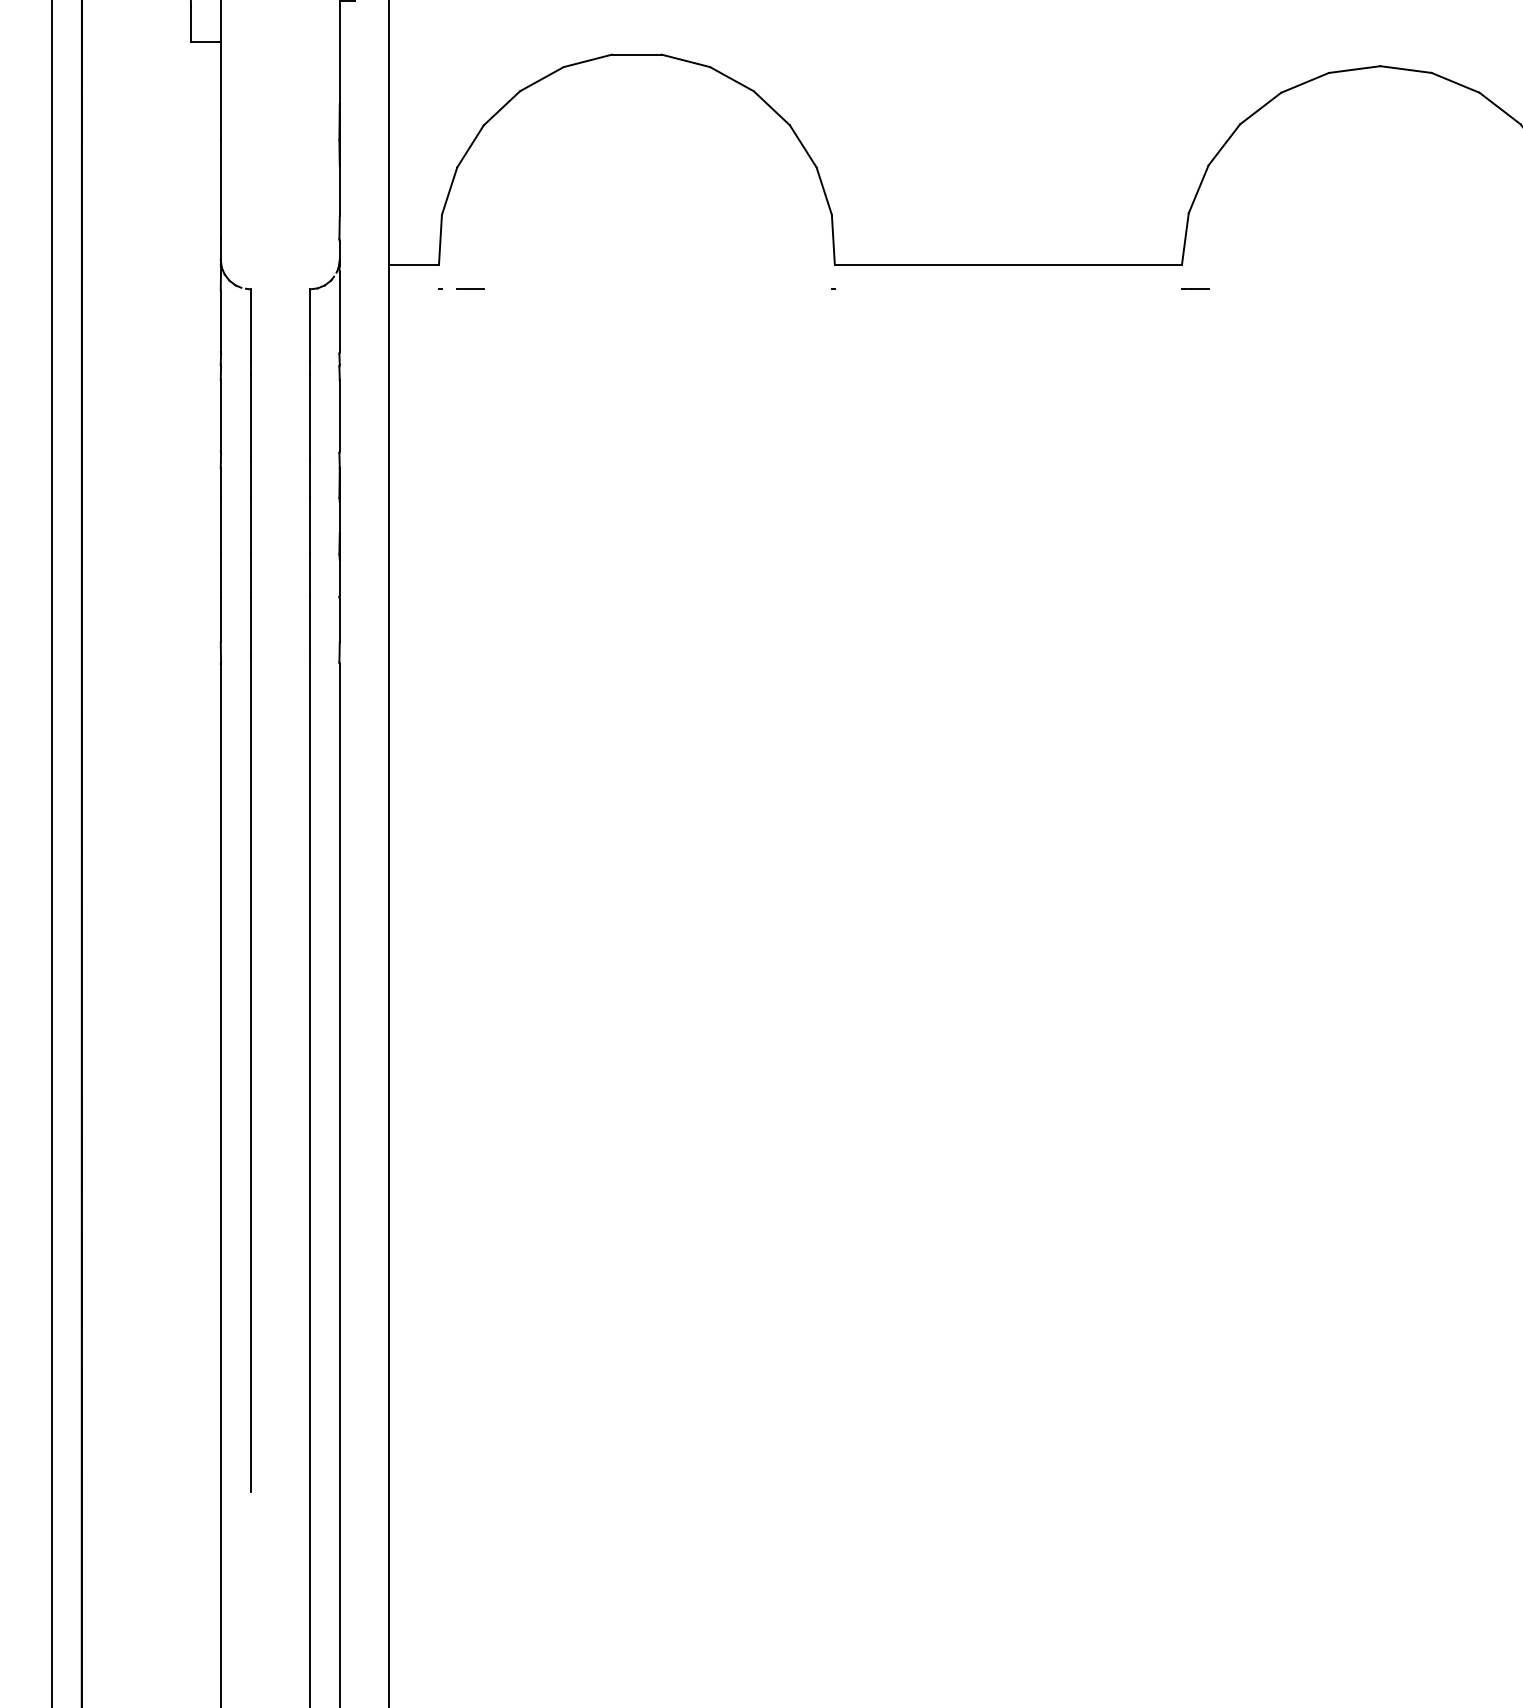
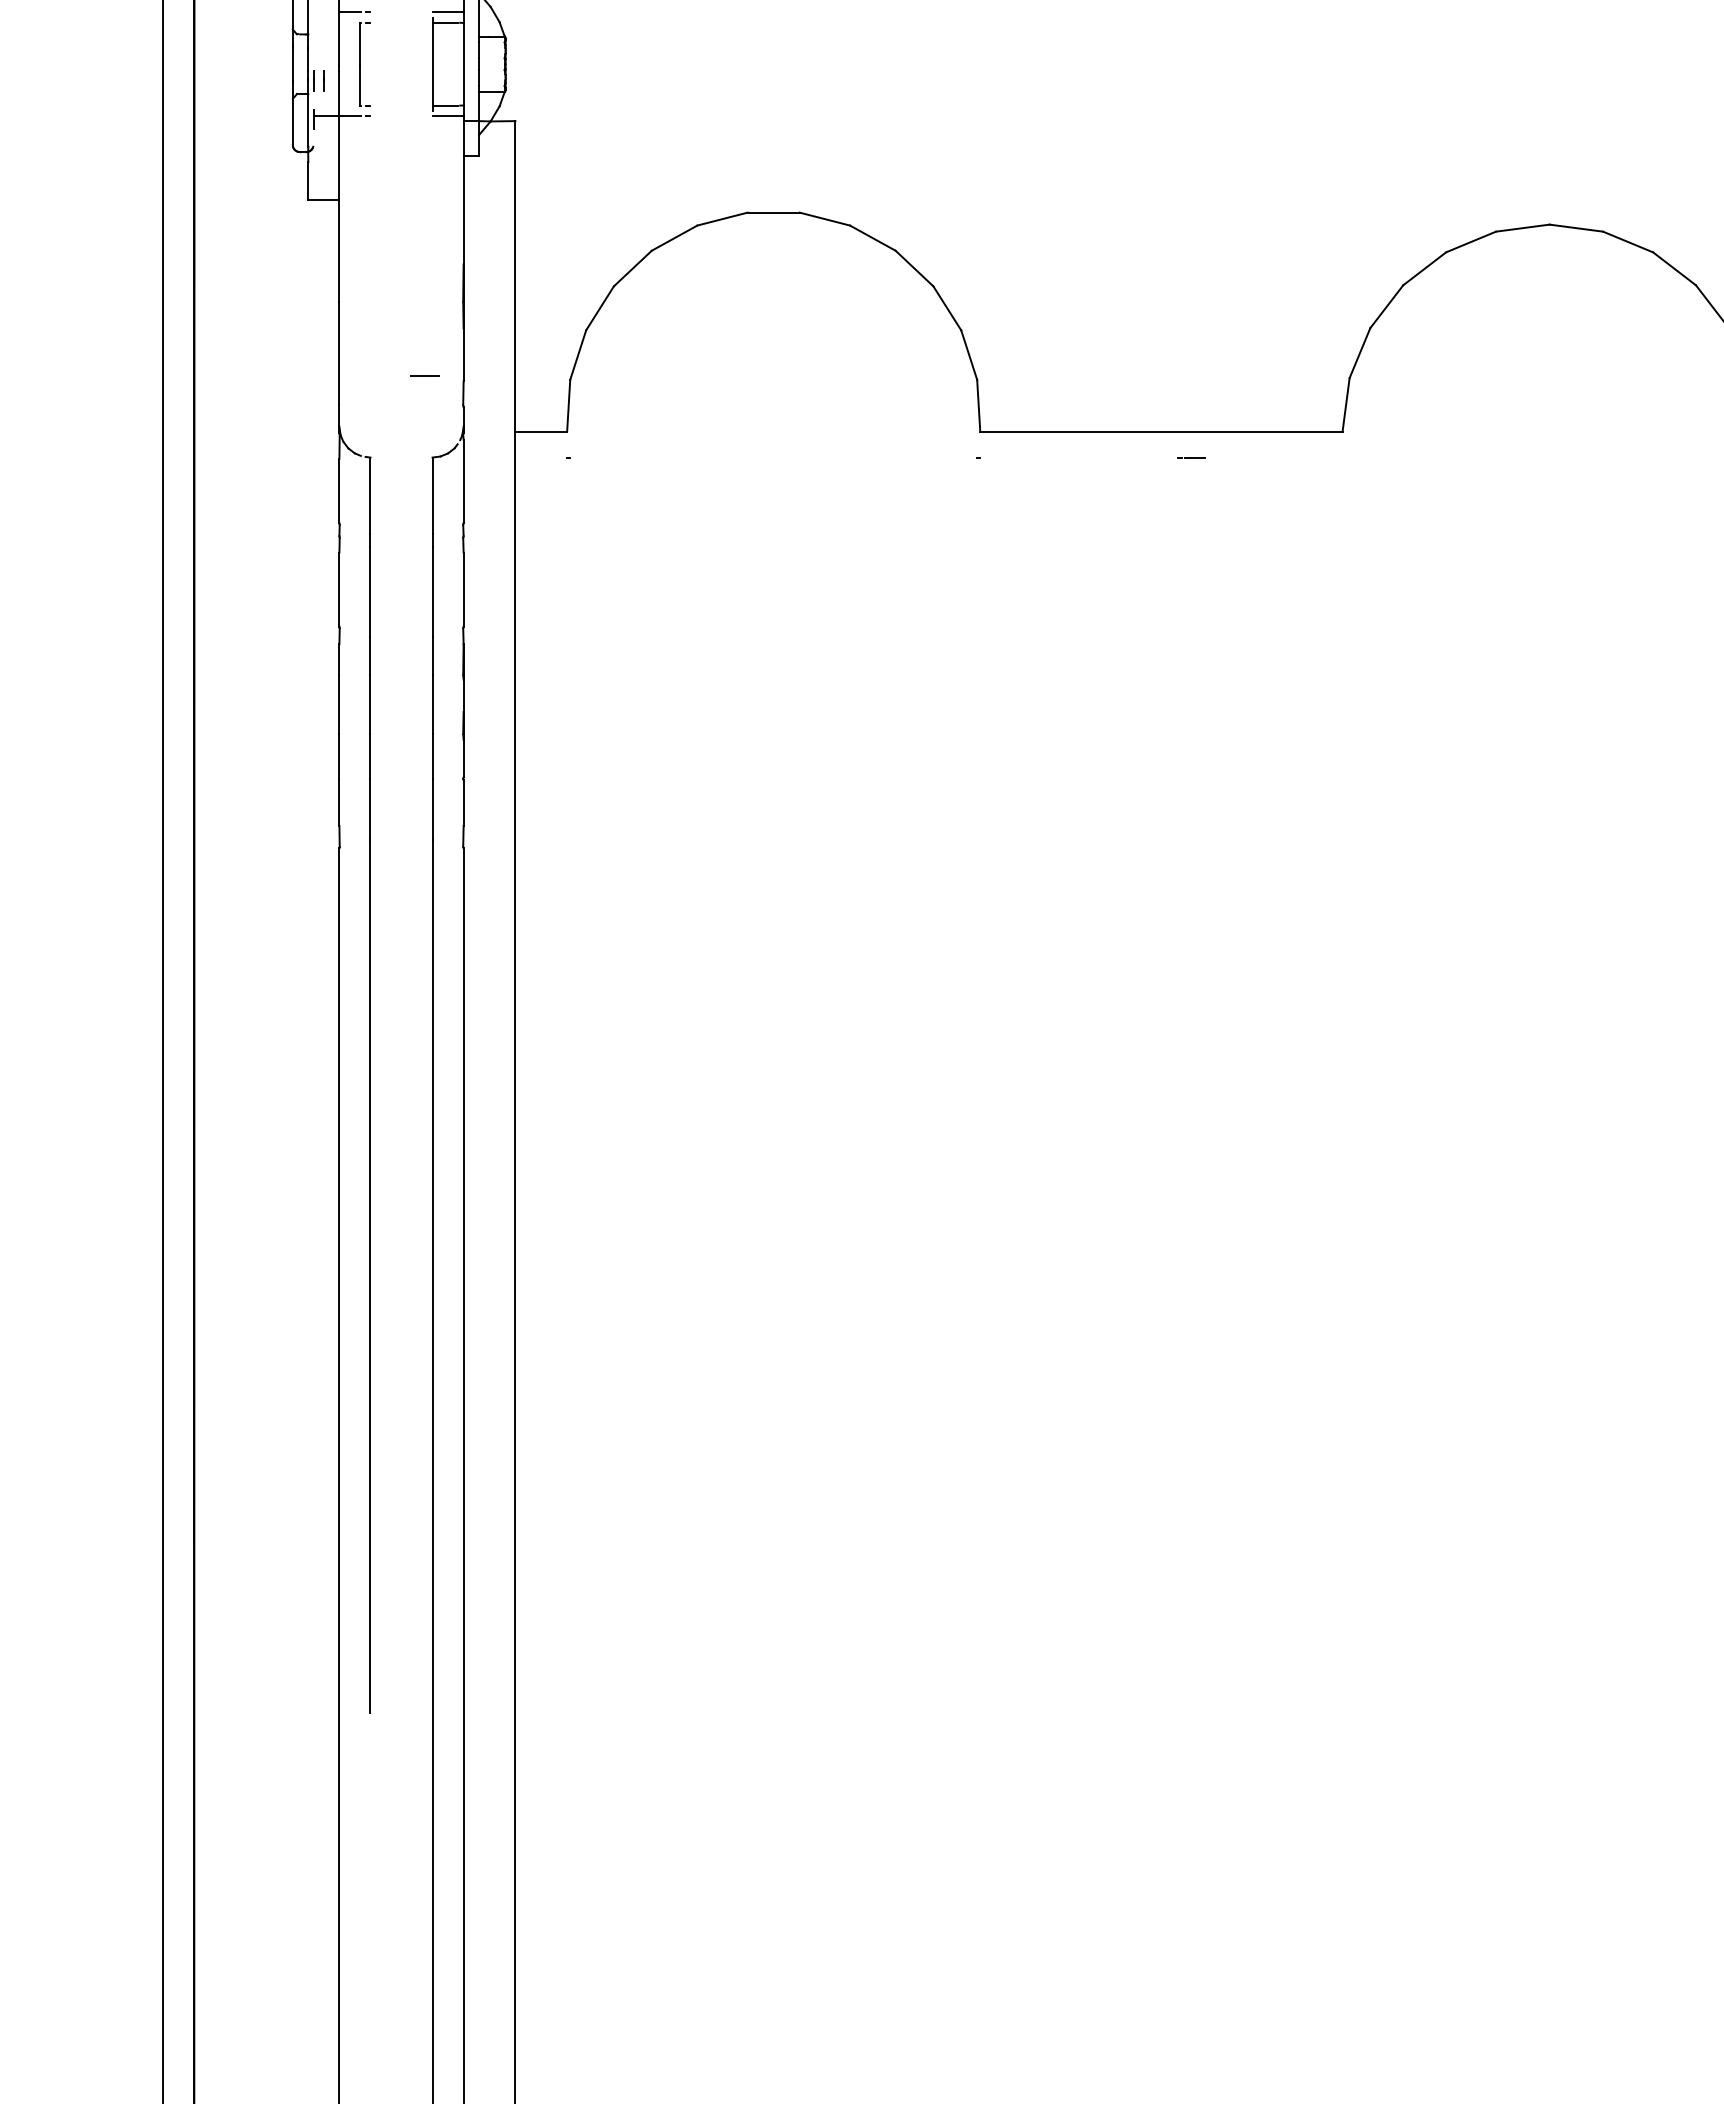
line: (469, 289) -> (424, 375), moved
line: (1195, 289) -> (1191, 457), moved

